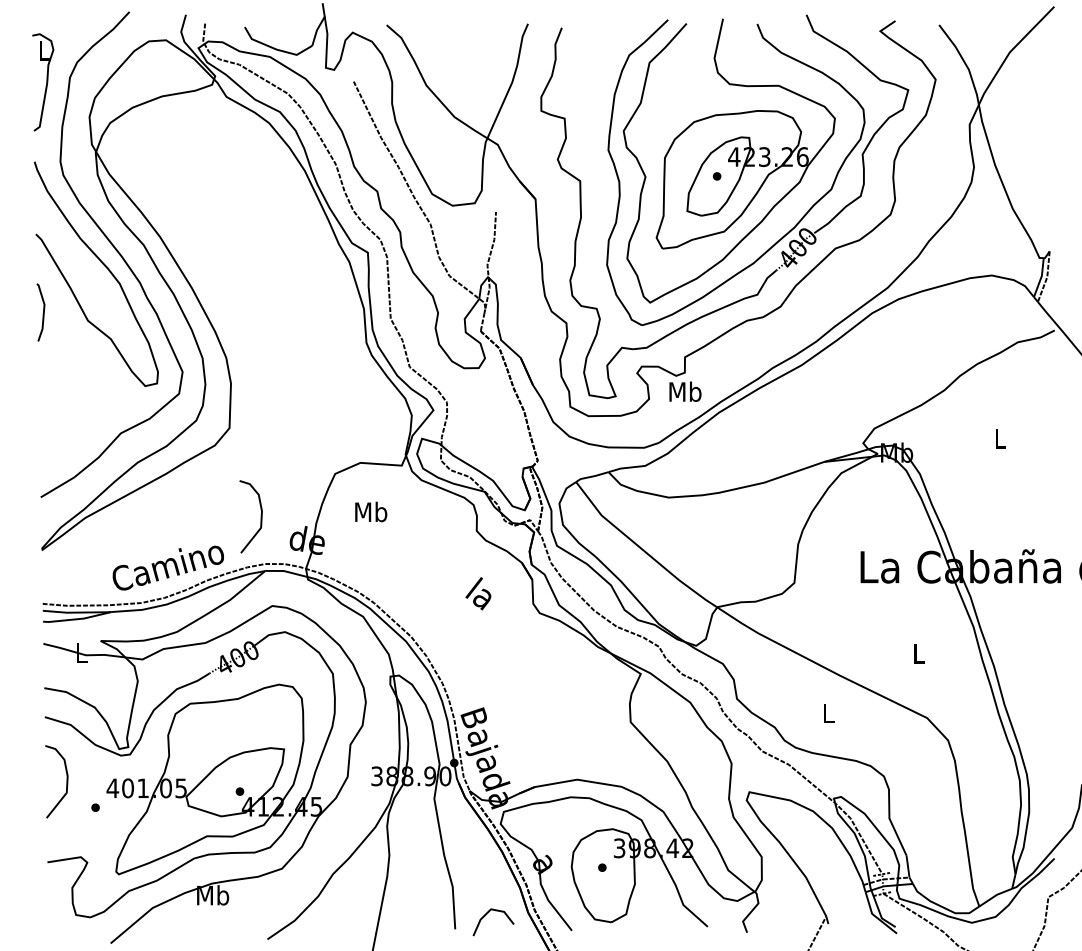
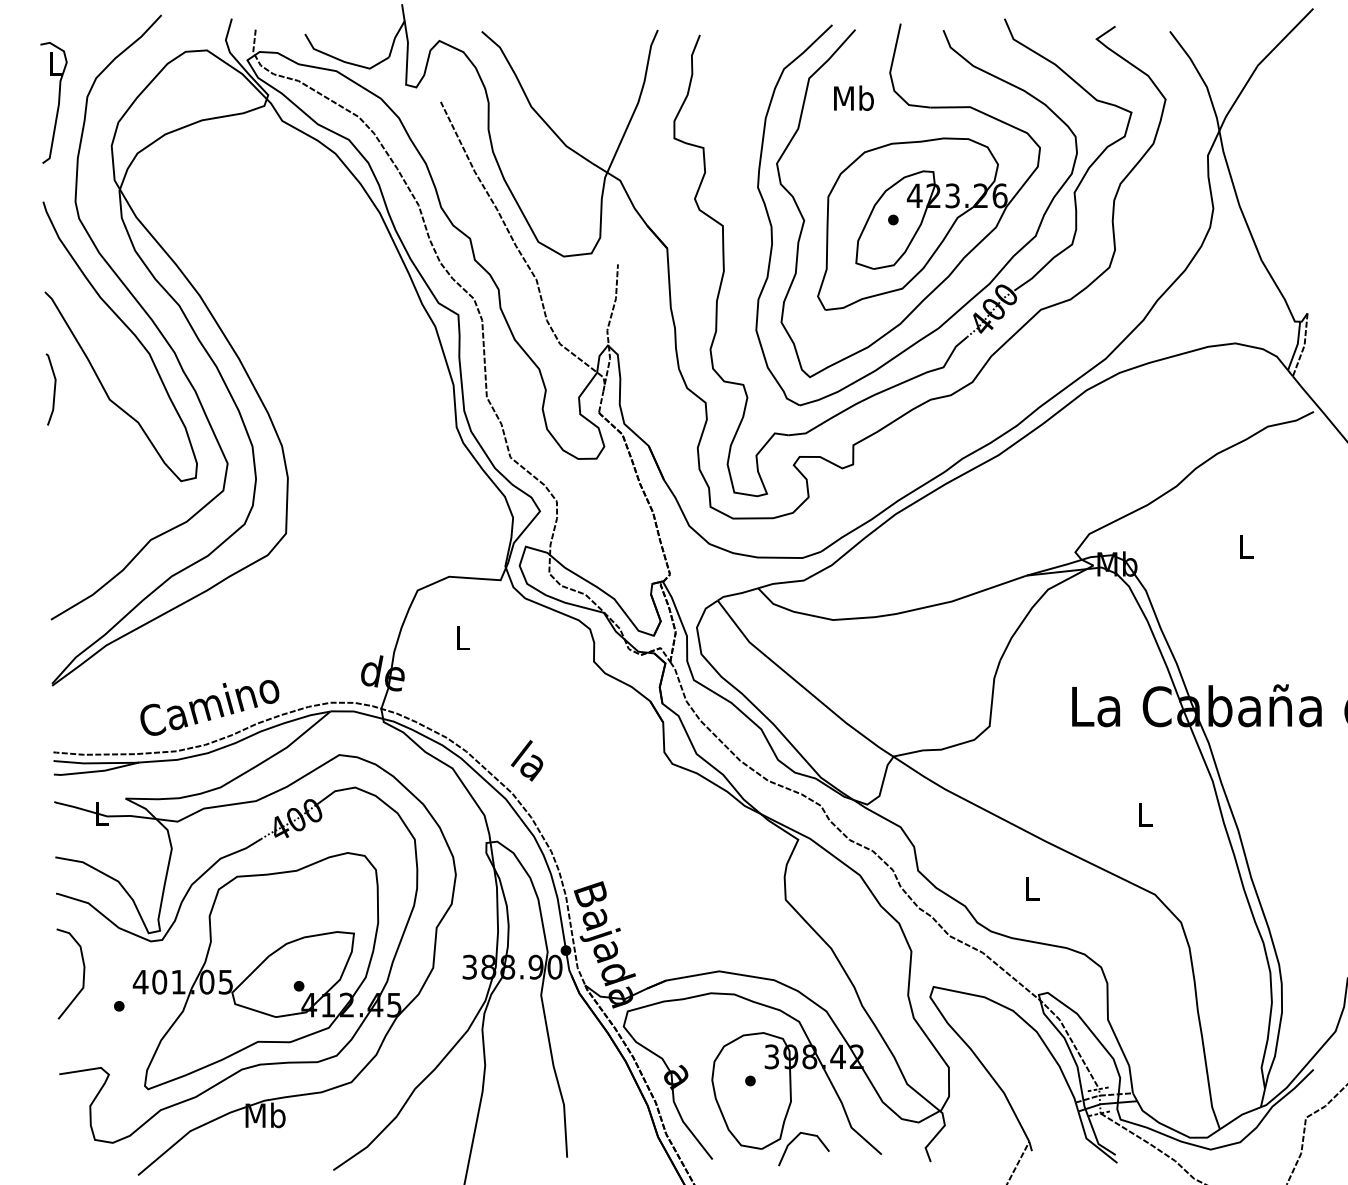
text: (685, 391) -> (853, 97), moved
text: (371, 511) -> (462, 637), Mb -> L
curve: (261, 516) -> (325, 643), removed
text: (477, 593) -> (526, 760), moved
line: (486, 914) -> (795, 1139), moved

